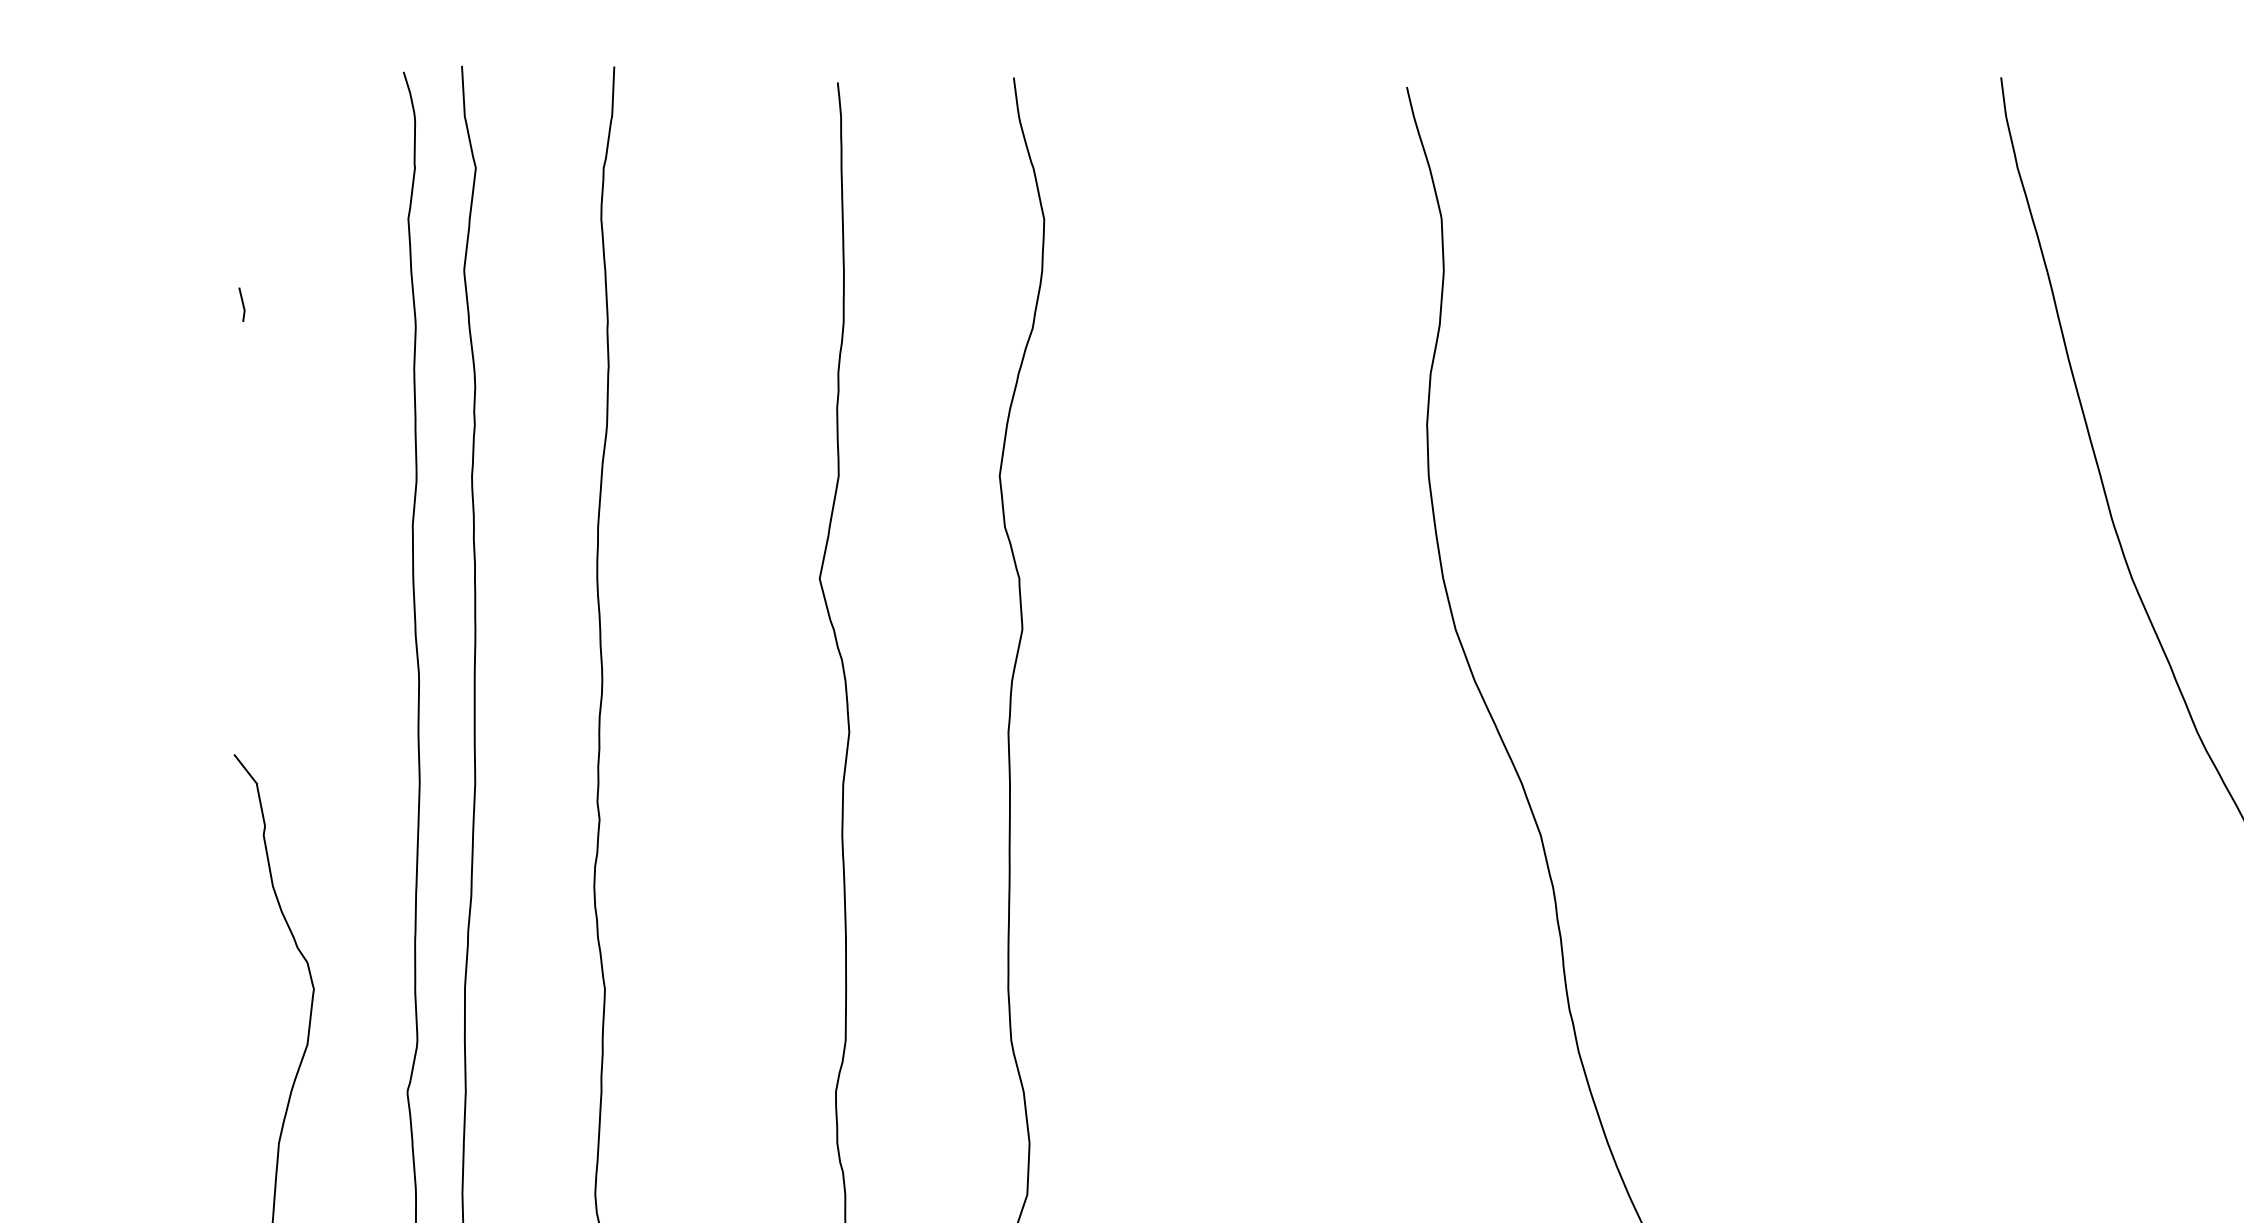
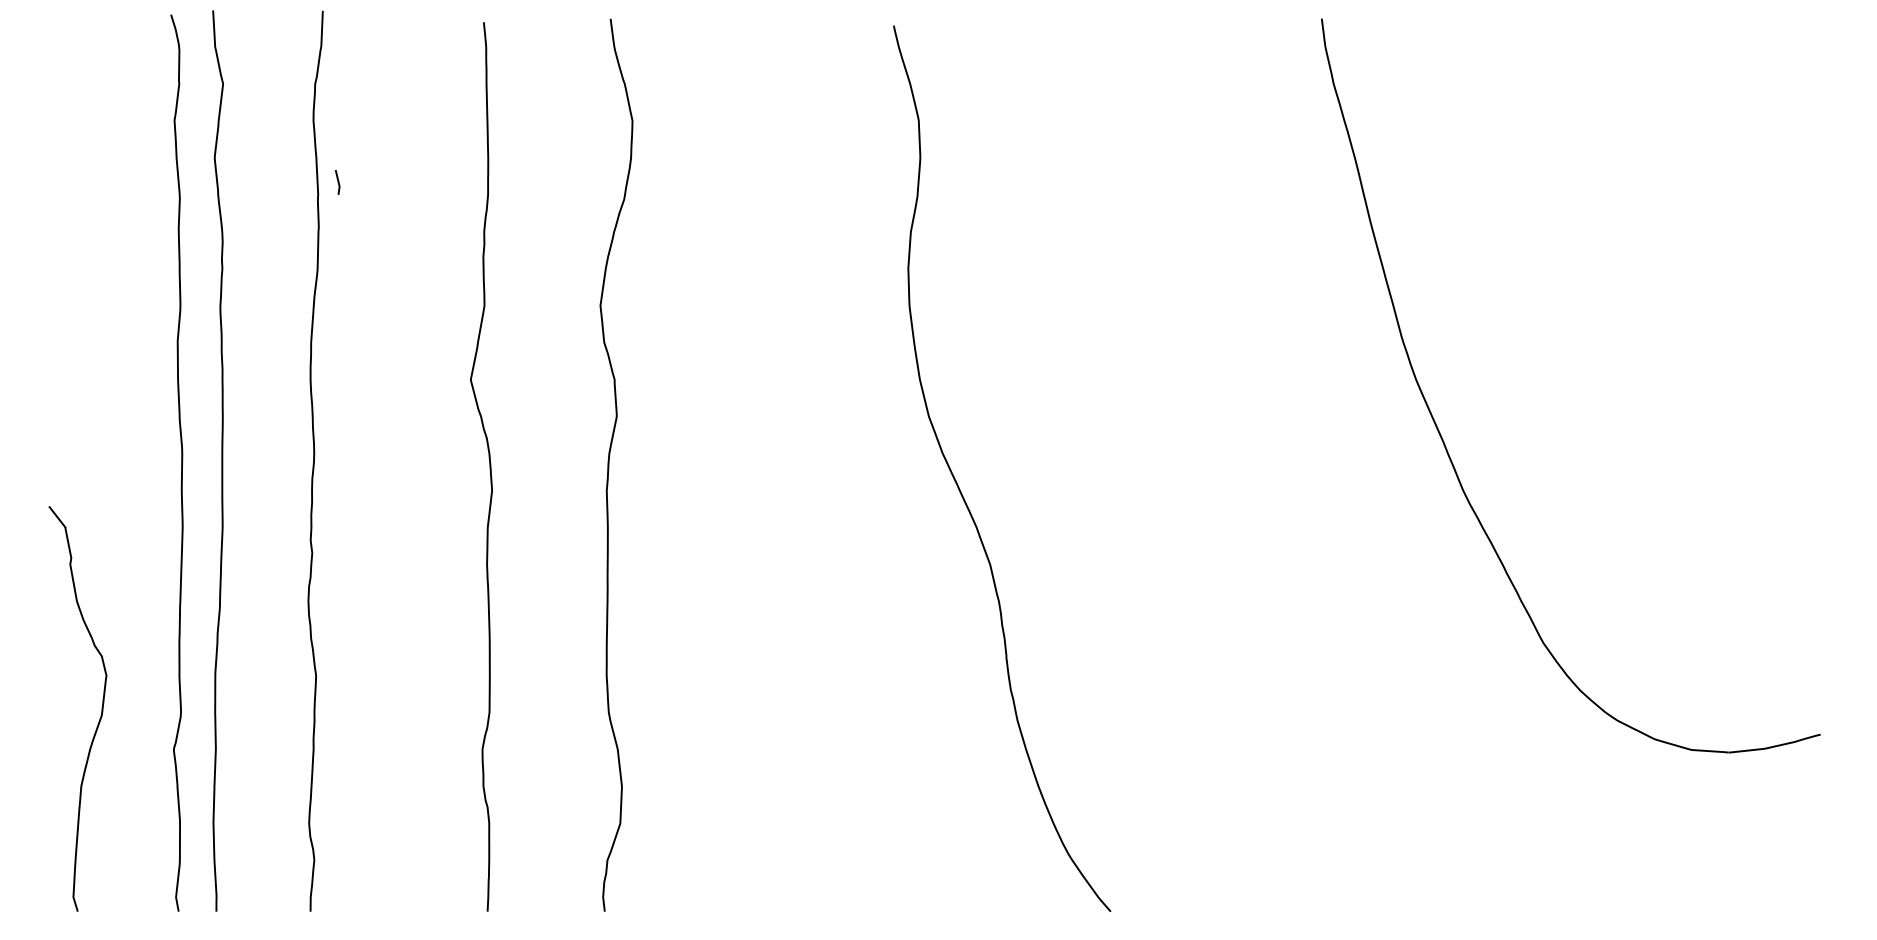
line: (241, 304) -> (337, 182), moved

